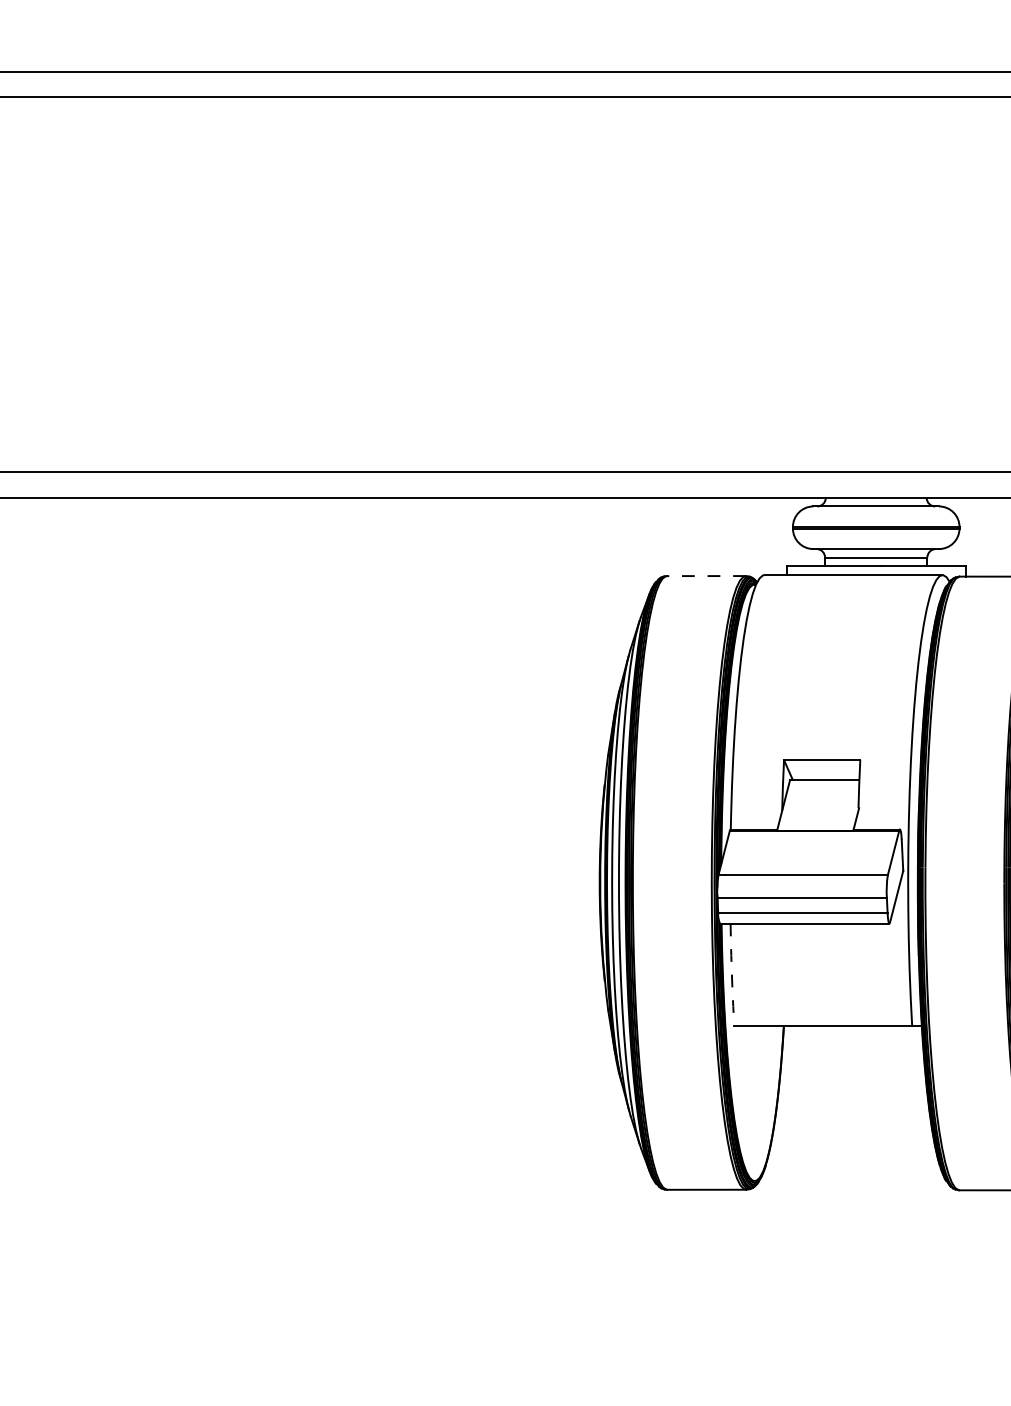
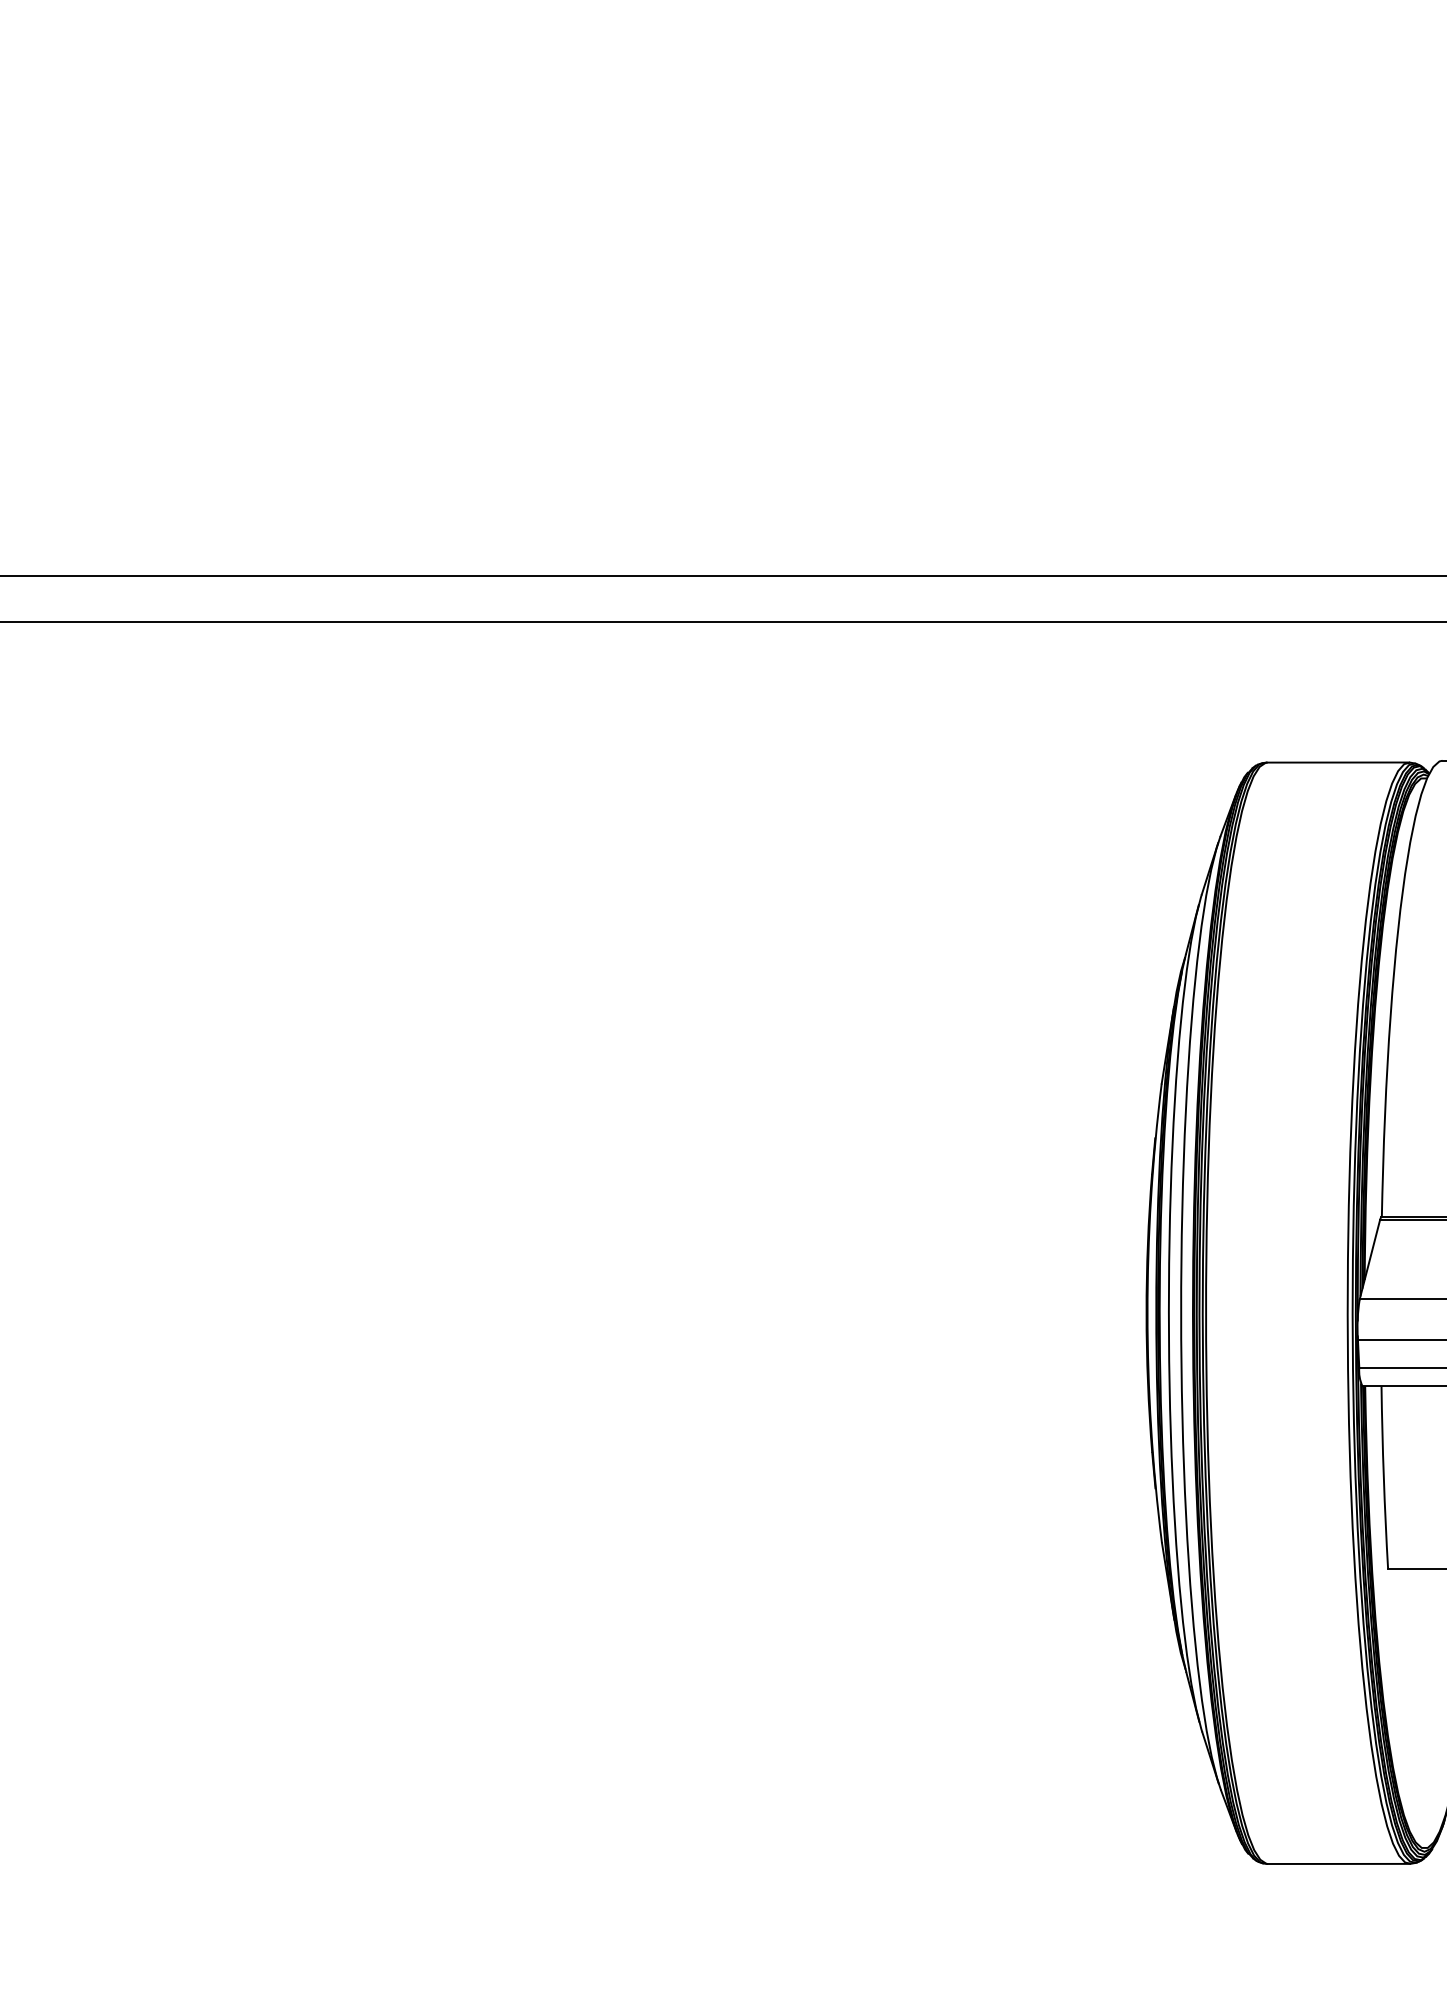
line: (705, 576) -> (1336, 763), dashed -> solid
arc: (731, 974) -> (1383, 1477), dashed -> solid

